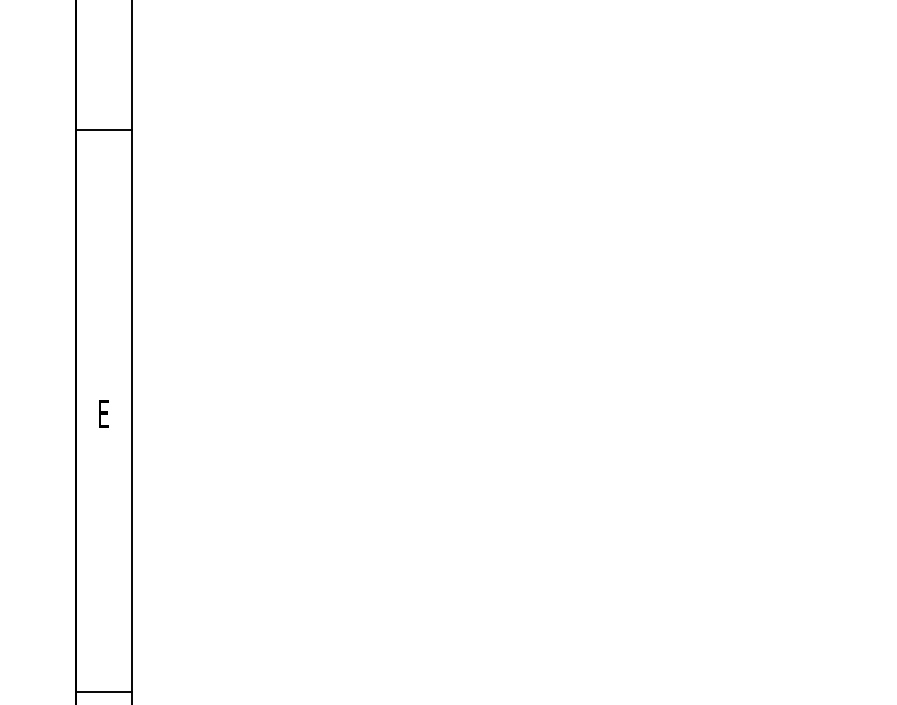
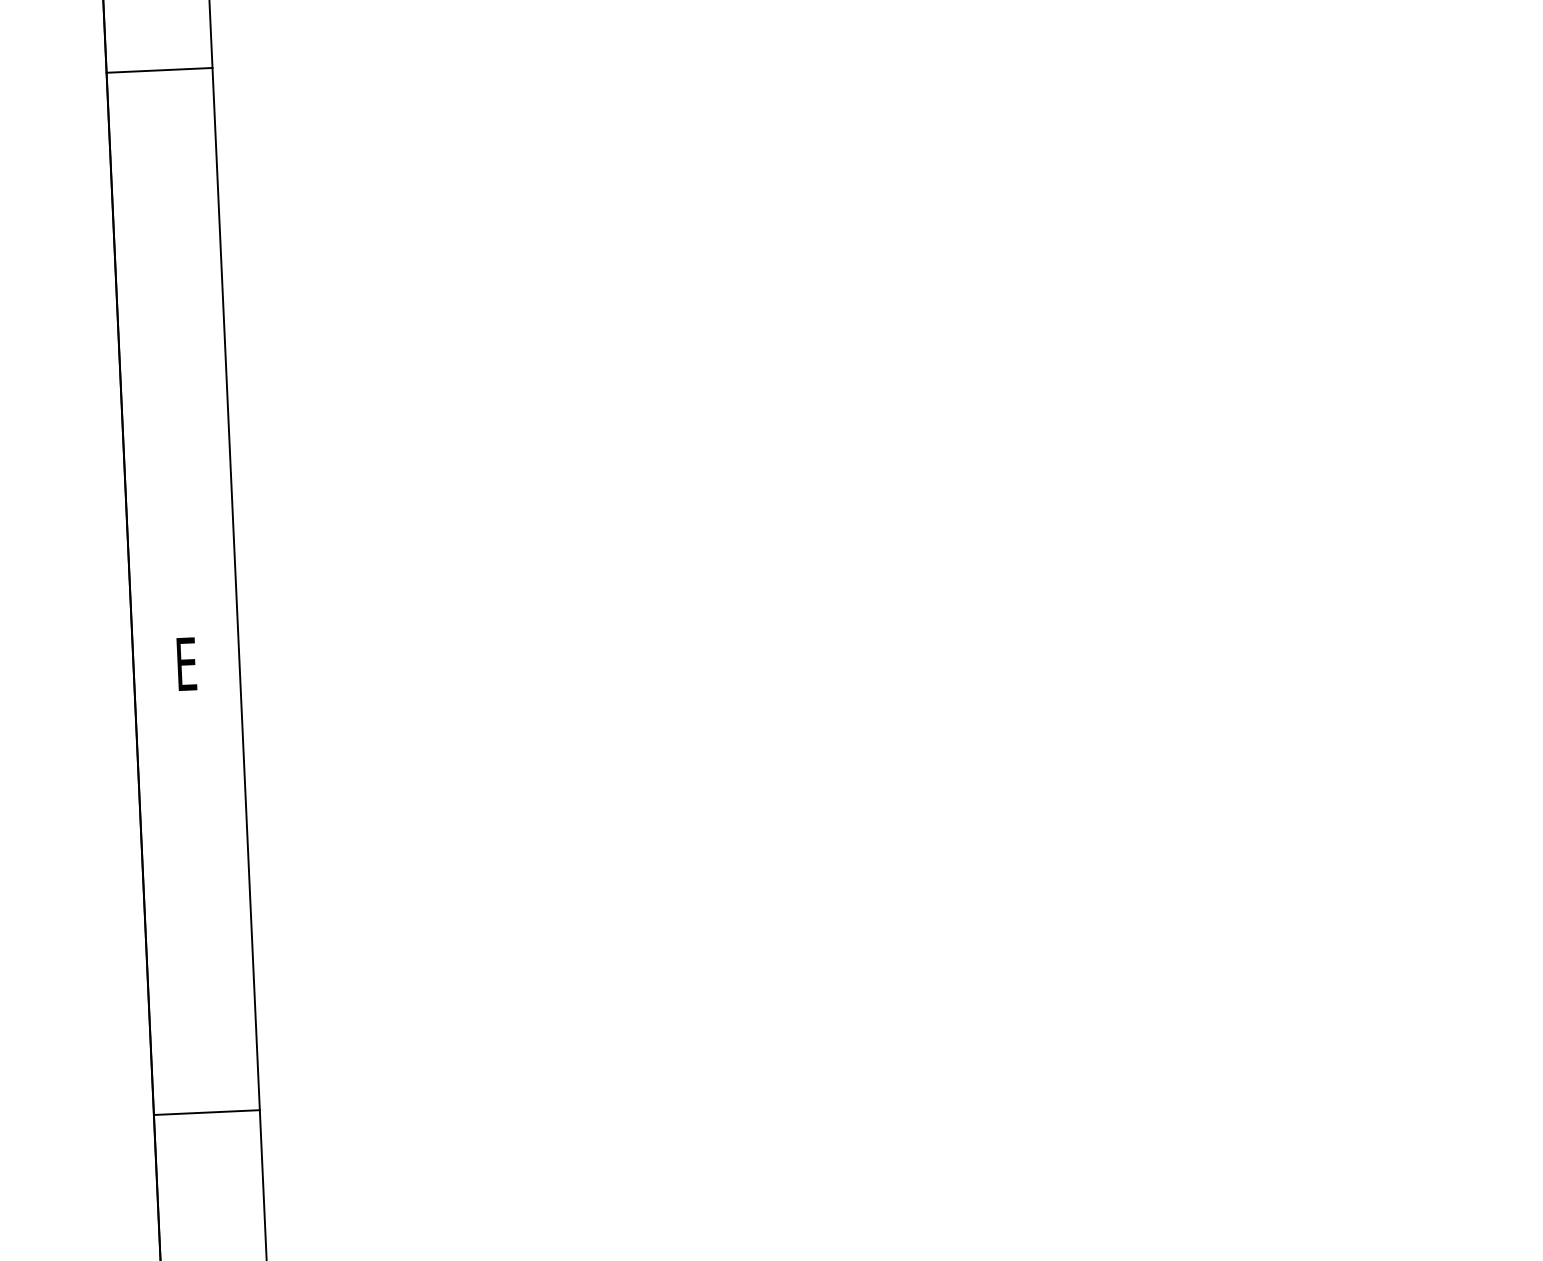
line: (103, 129) -> (158, 70), moved
line: (103, 692) -> (206, 1113), moved

